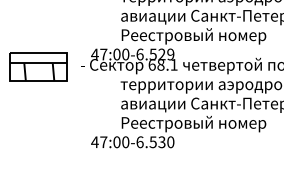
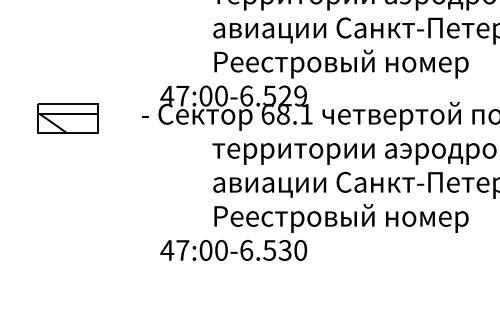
part: (38, 66) -> (67, 117), size x0.6

